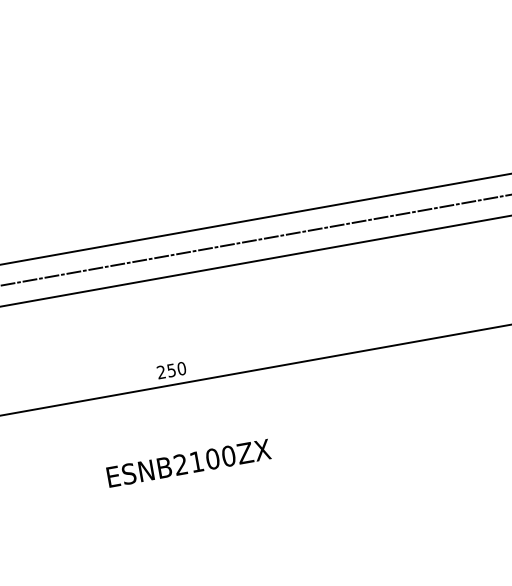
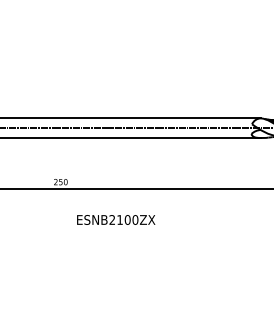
text: (189, 462) -> (116, 219), moved

